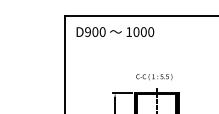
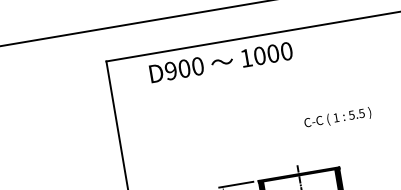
text: (115, 31) -> (221, 61), moved
text: (154, 77) -> (338, 118), moved

